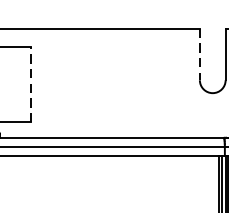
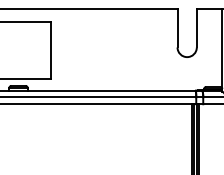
line: (199, 54) -> (177, 28), dashed -> solid
line: (30, 84) -> (50, 50), dashed -> solid

